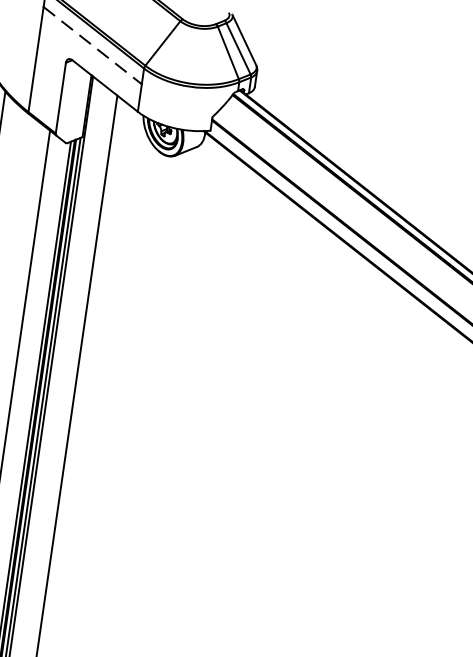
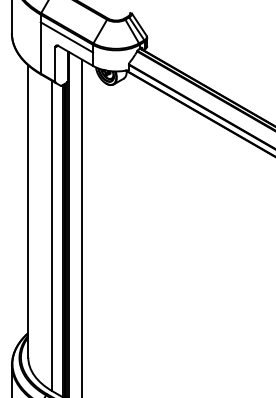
line: (93, 45) -> (67, 37), dashed -> solid

